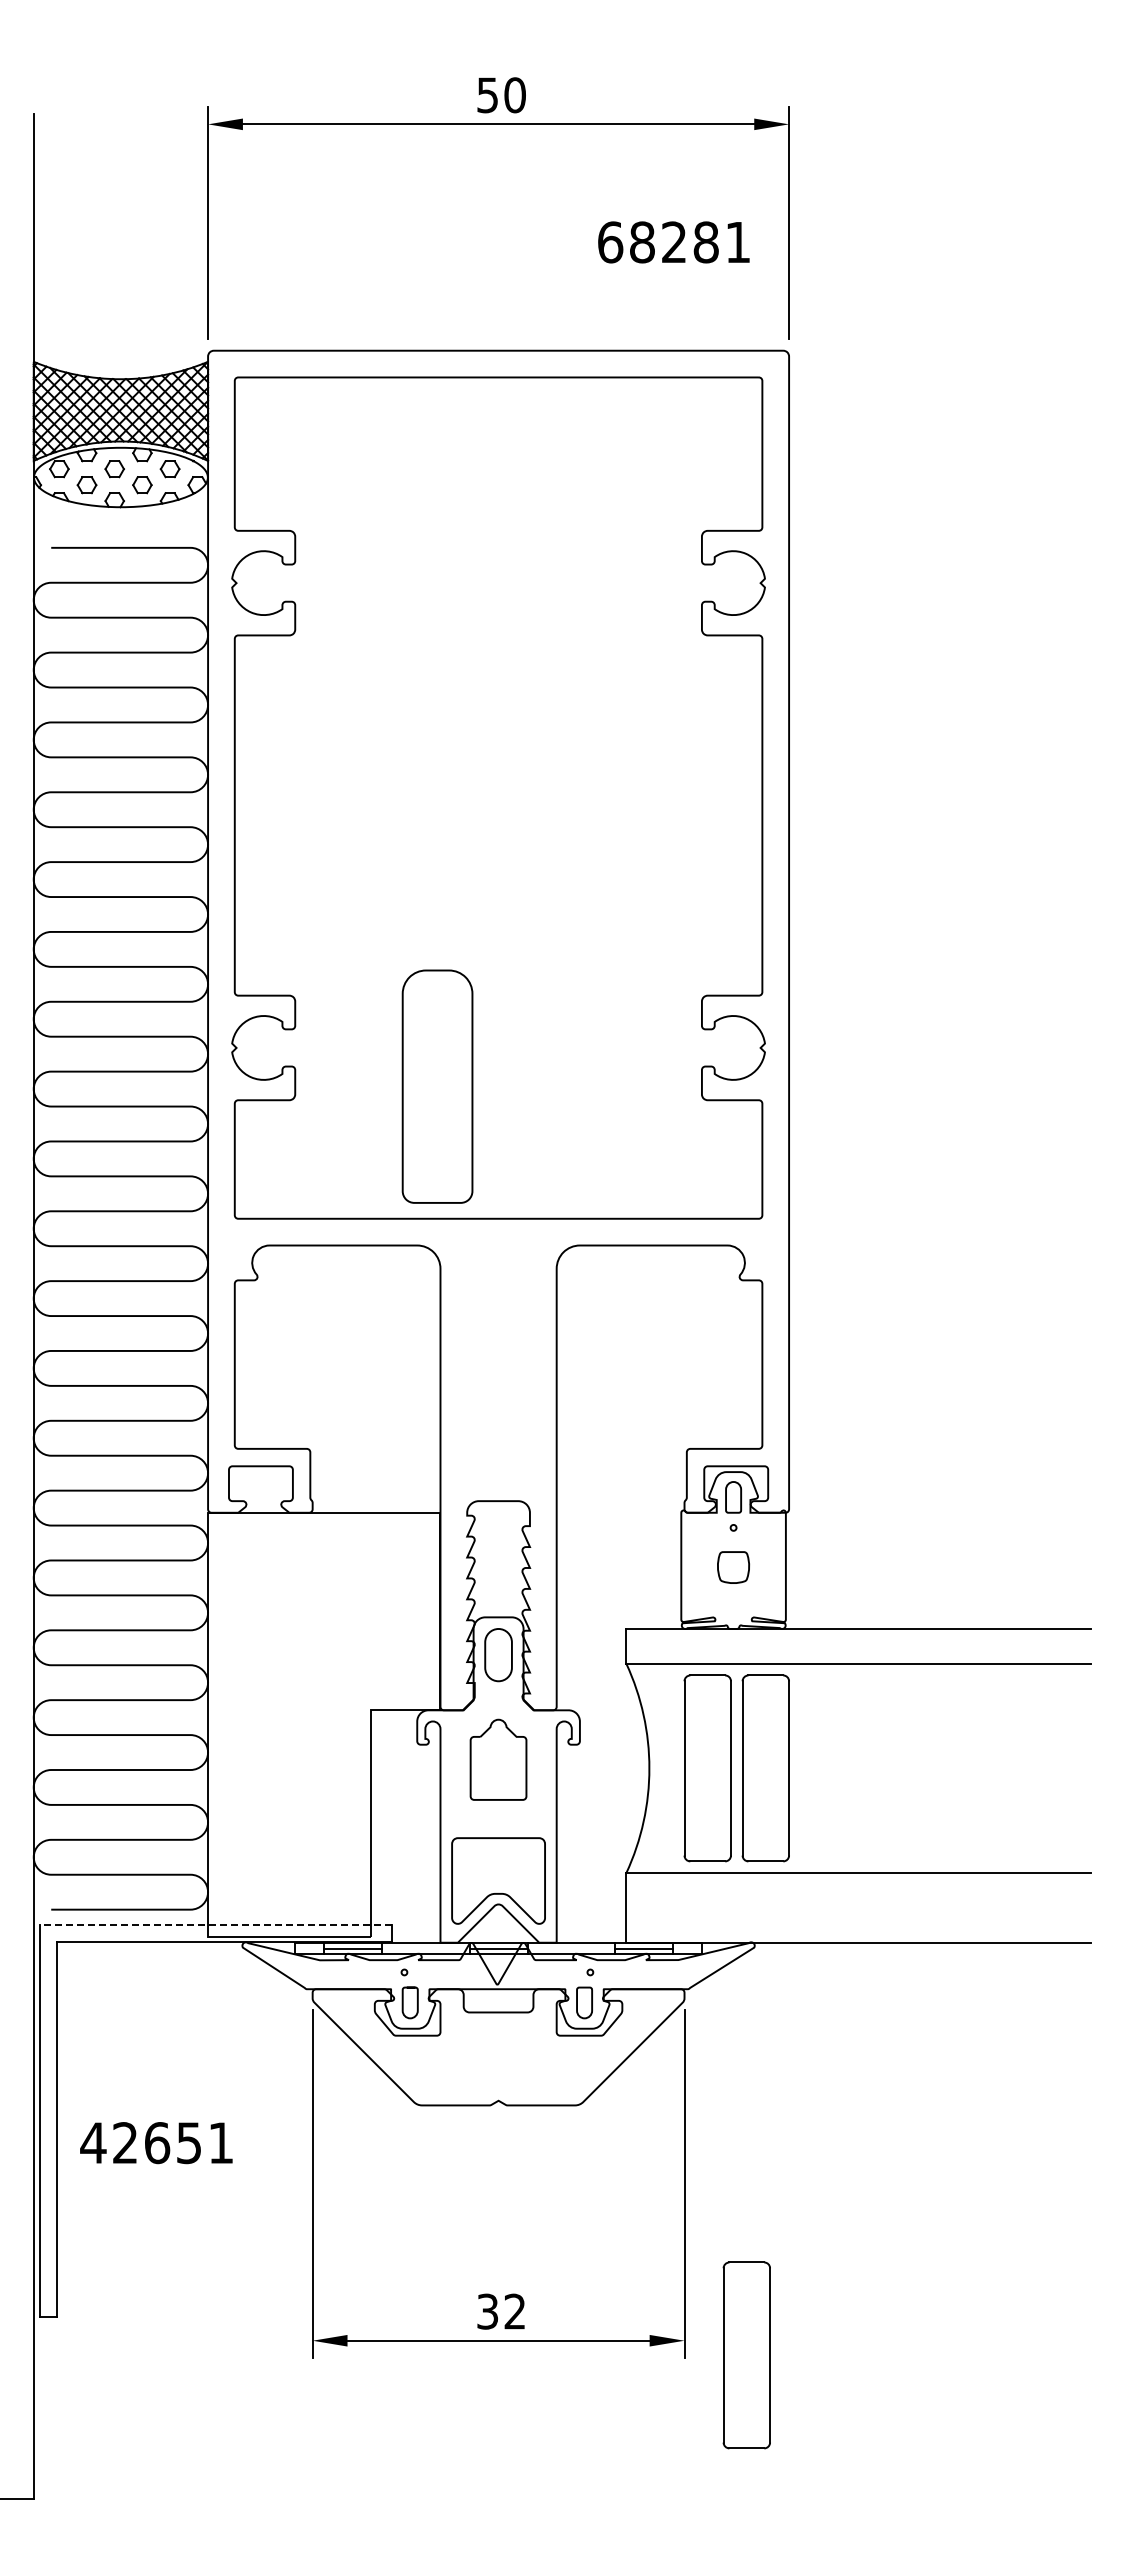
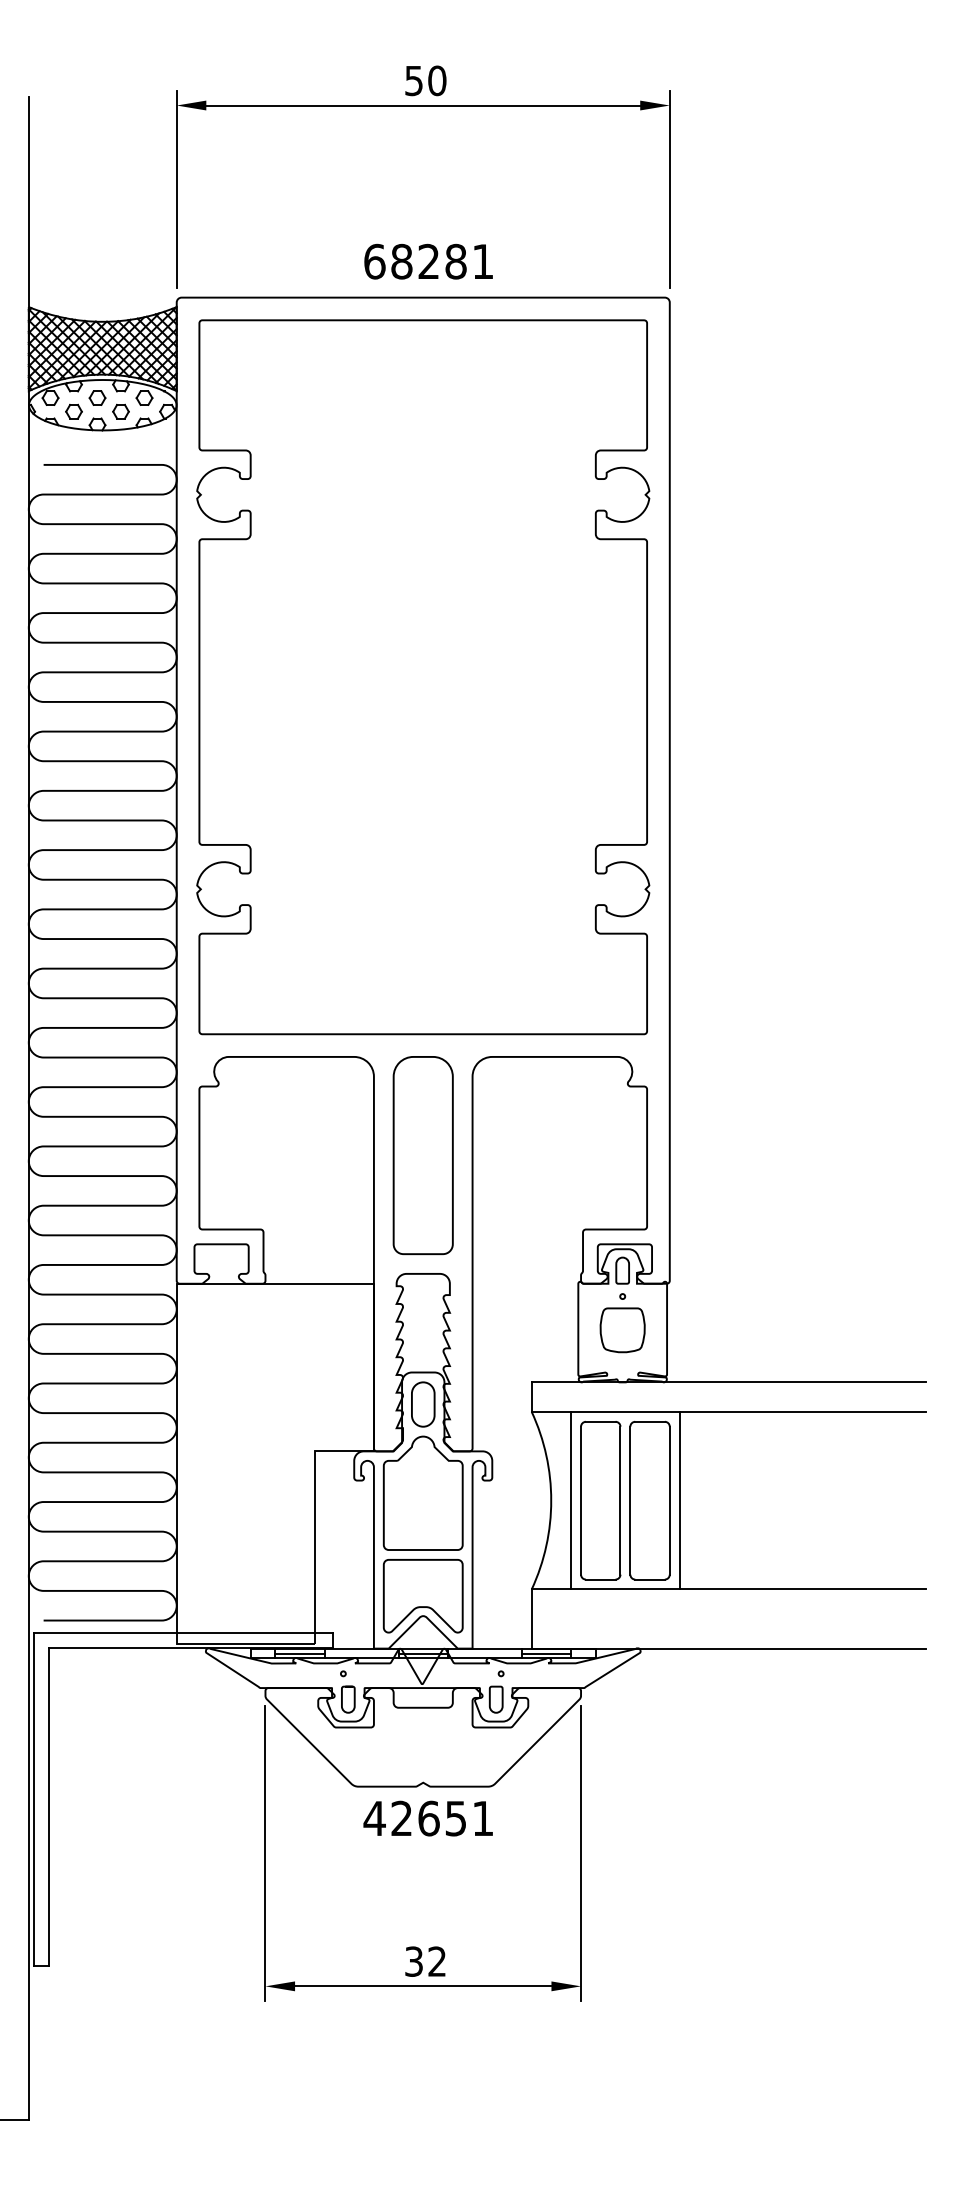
text: (673, 242) -> (428, 261), moved
part: (437, 1086) -> (423, 1155), moved
part: (733, 1567) -> (622, 1330), size x1.67
part: (498, 1759) -> (423, 1493), size x1.67
line: (672, 1768) -> (570, 1500), added
line: (800, 1768) -> (679, 1500), added
line: (215, 1924) -> (183, 1633), dashed -> solid
text: (156, 2143) -> (428, 1818), moved
part: (746, 2355) -> (633, 1998), removed

